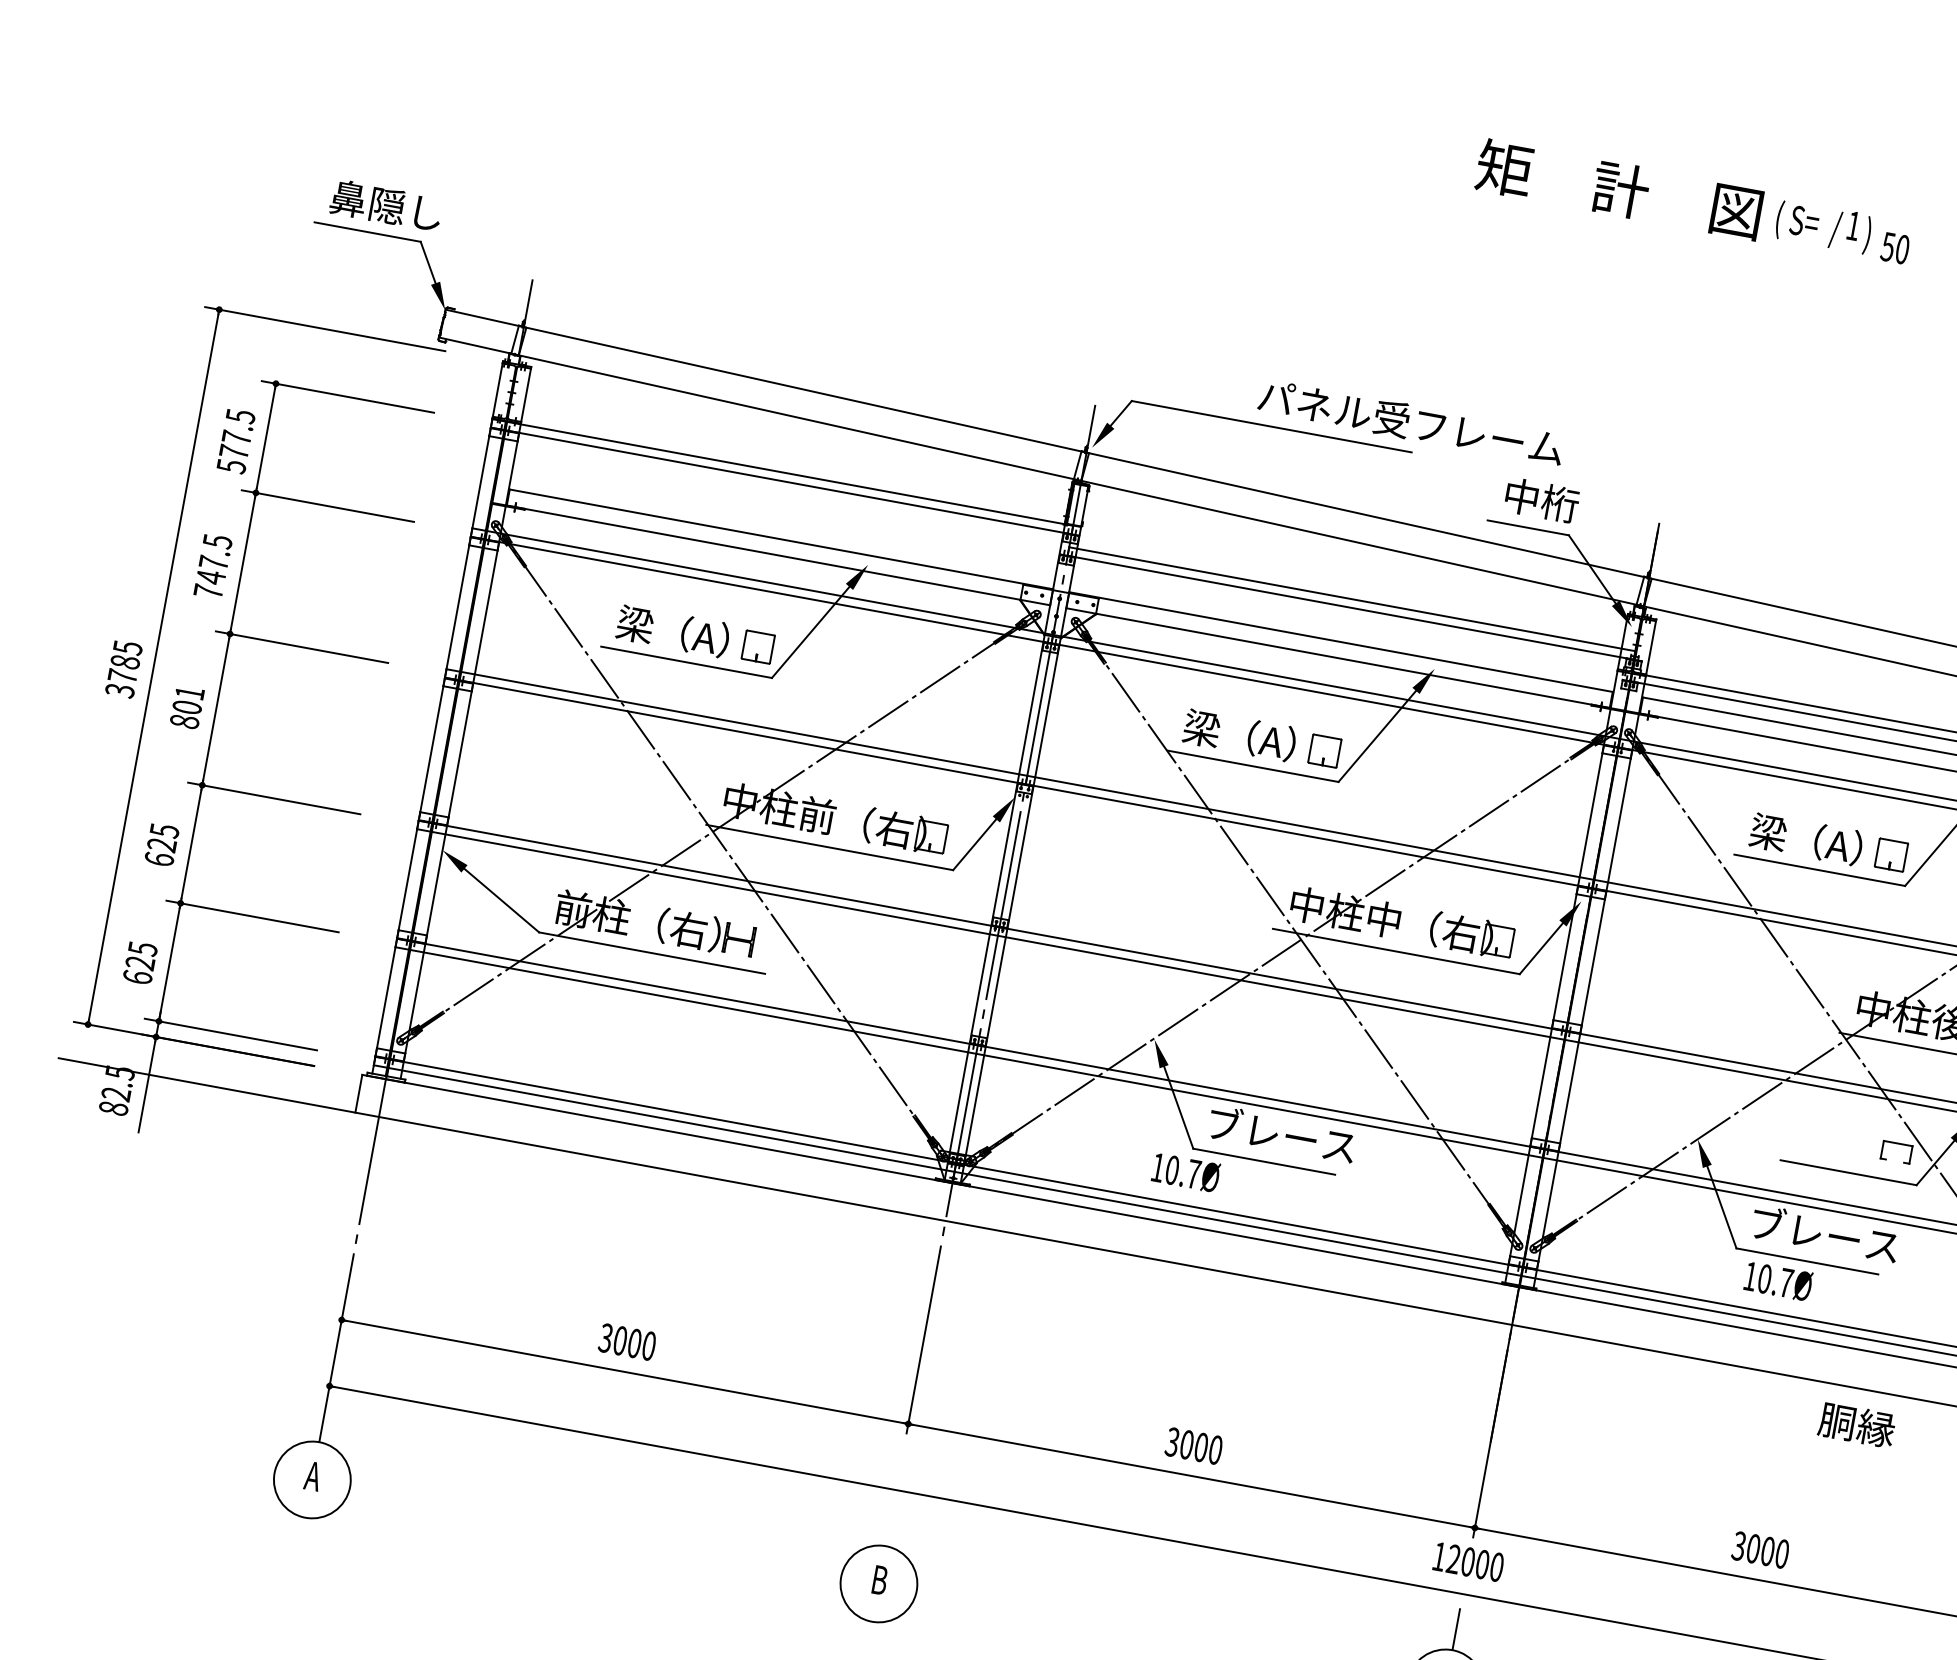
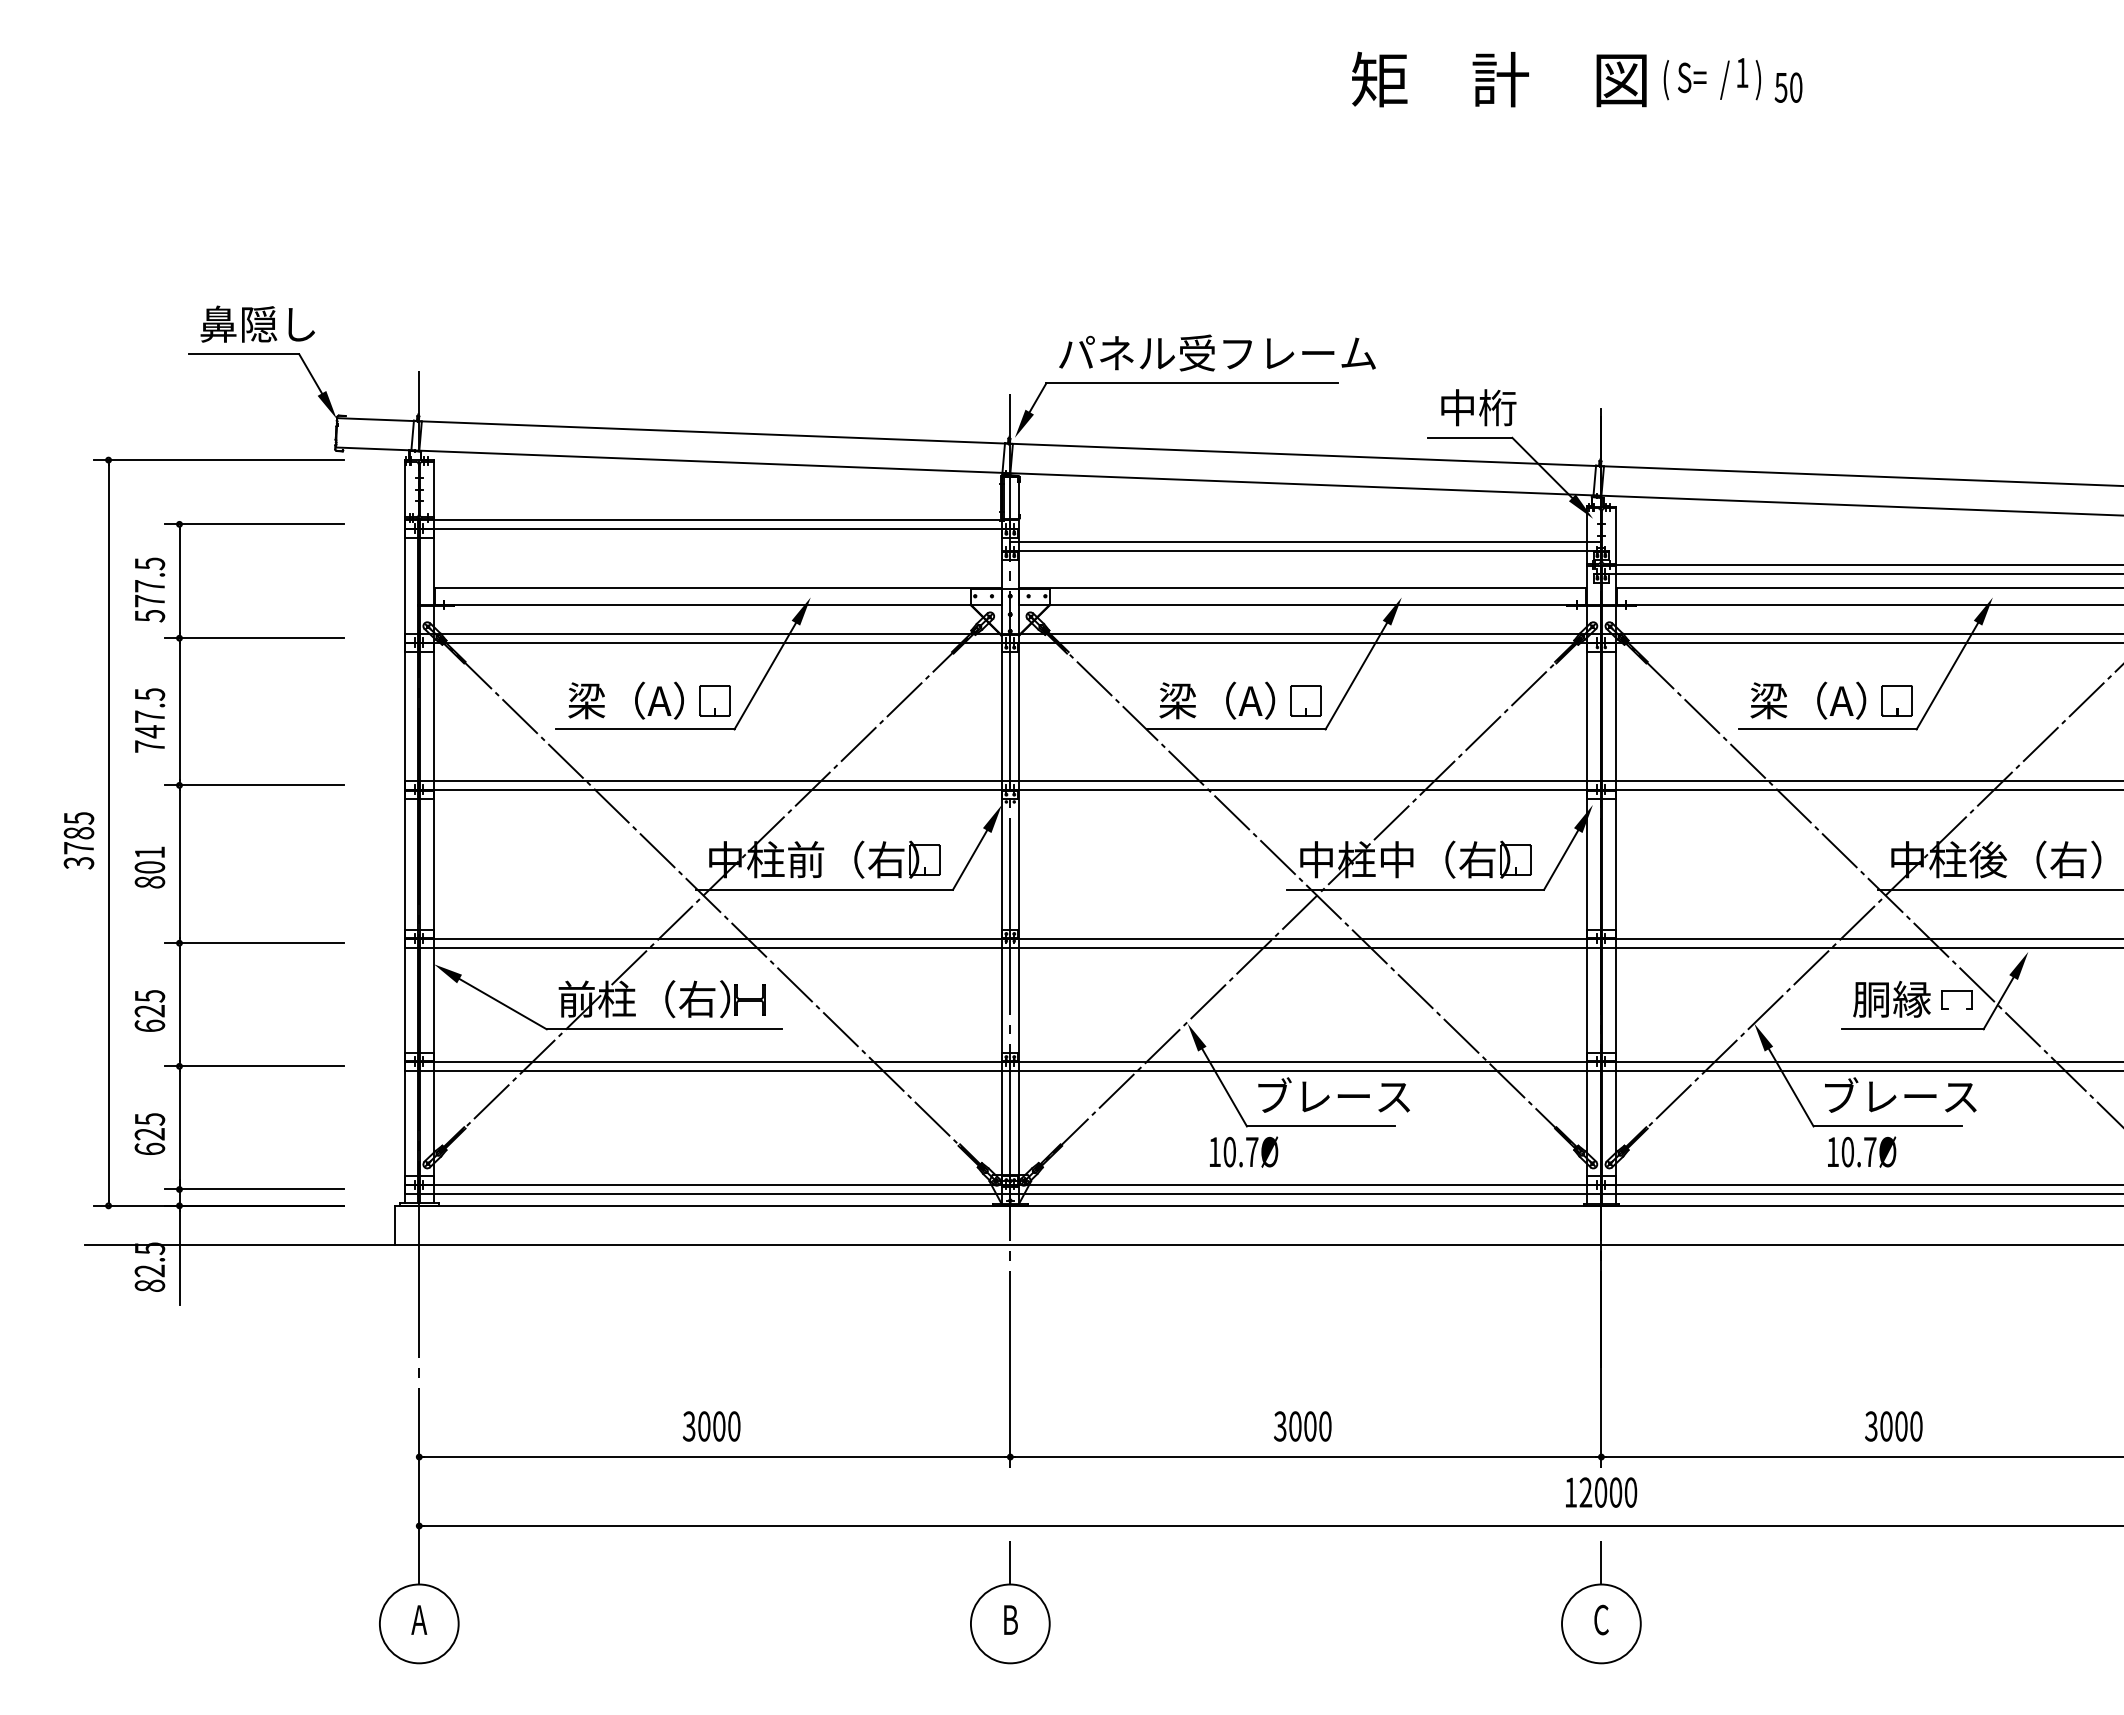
text: (1411, 421) -> (1217, 352), moved
text: (1856, 1425) -> (1891, 999), moved
line: (889, 1525) -> (1010, 1562), added

